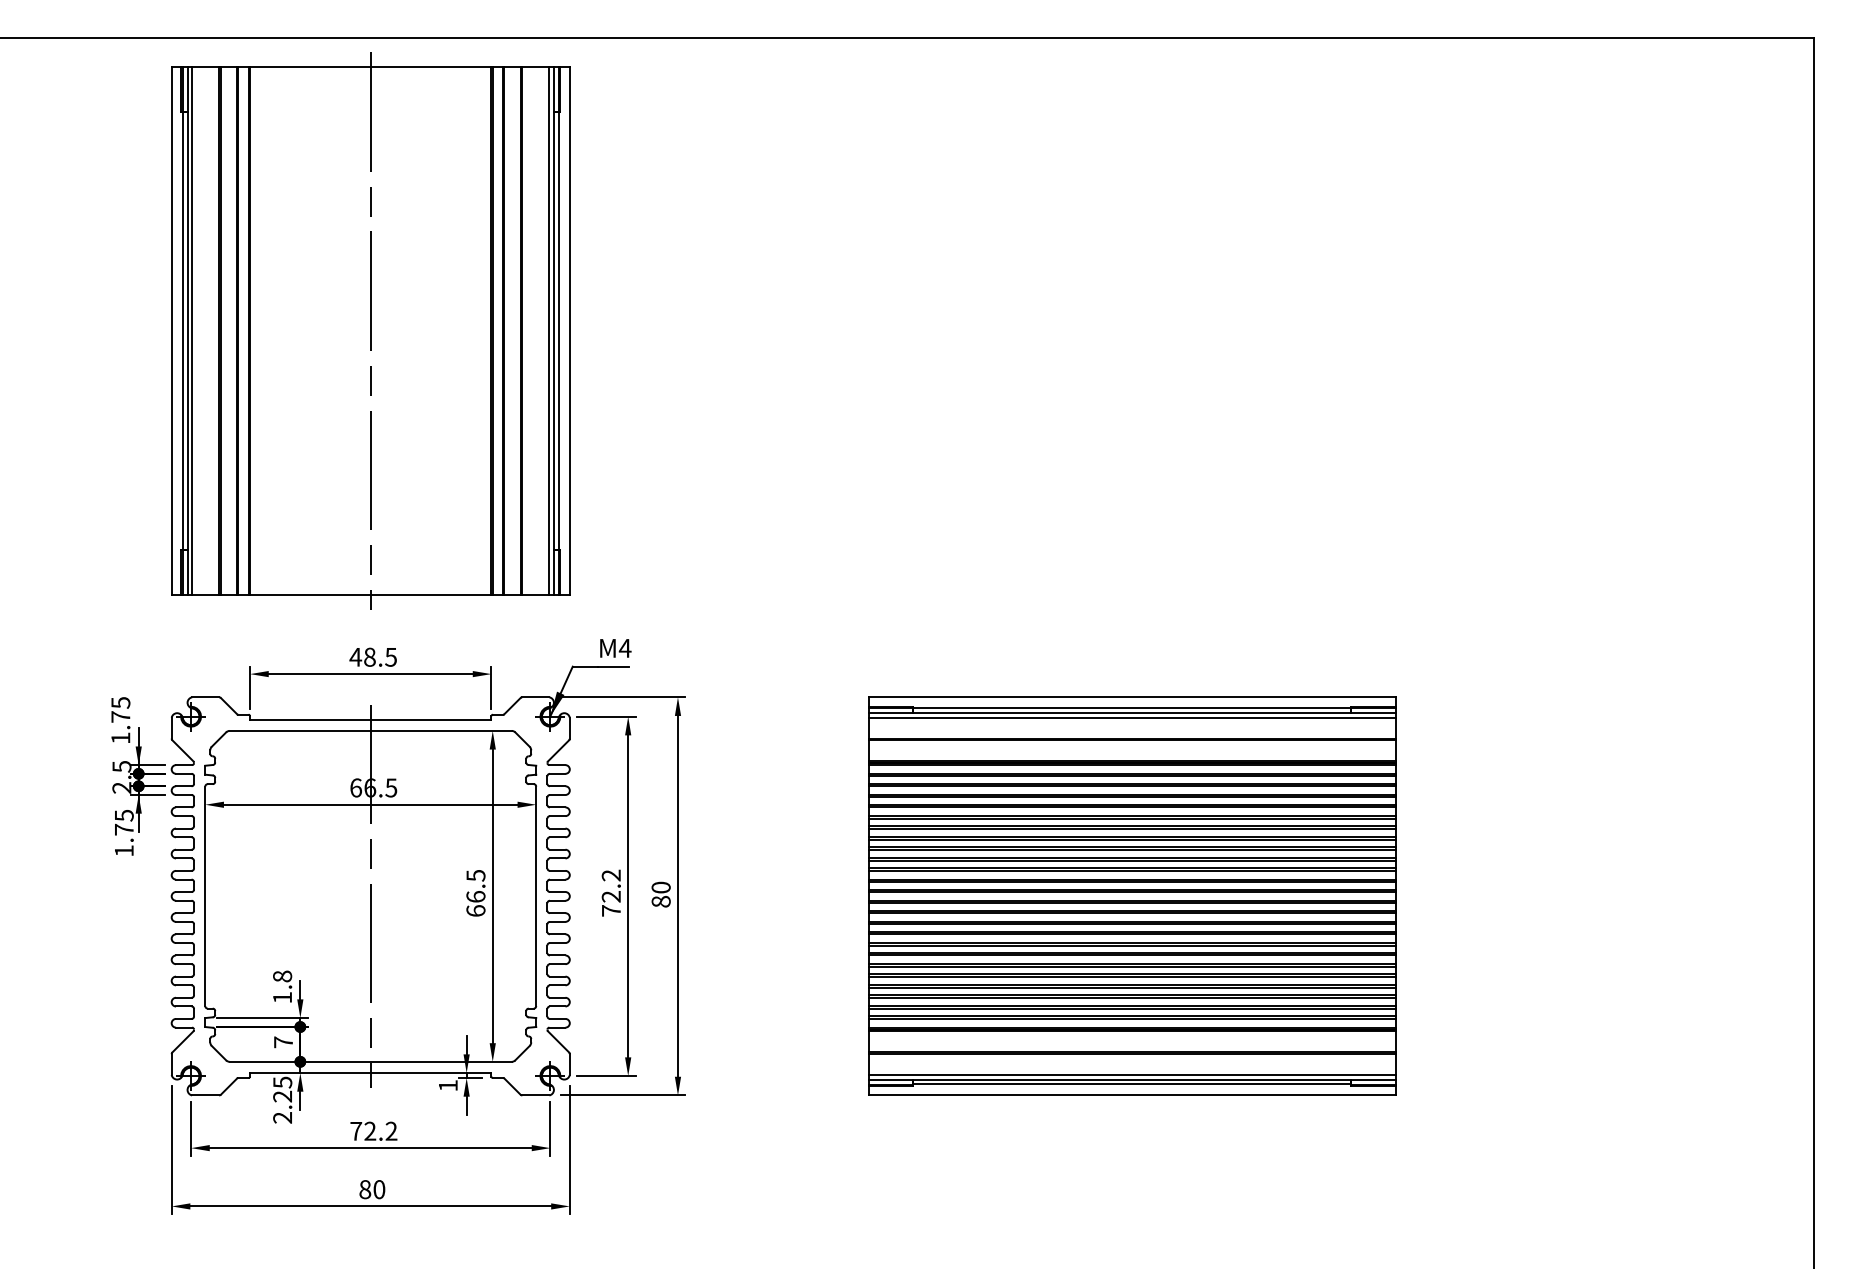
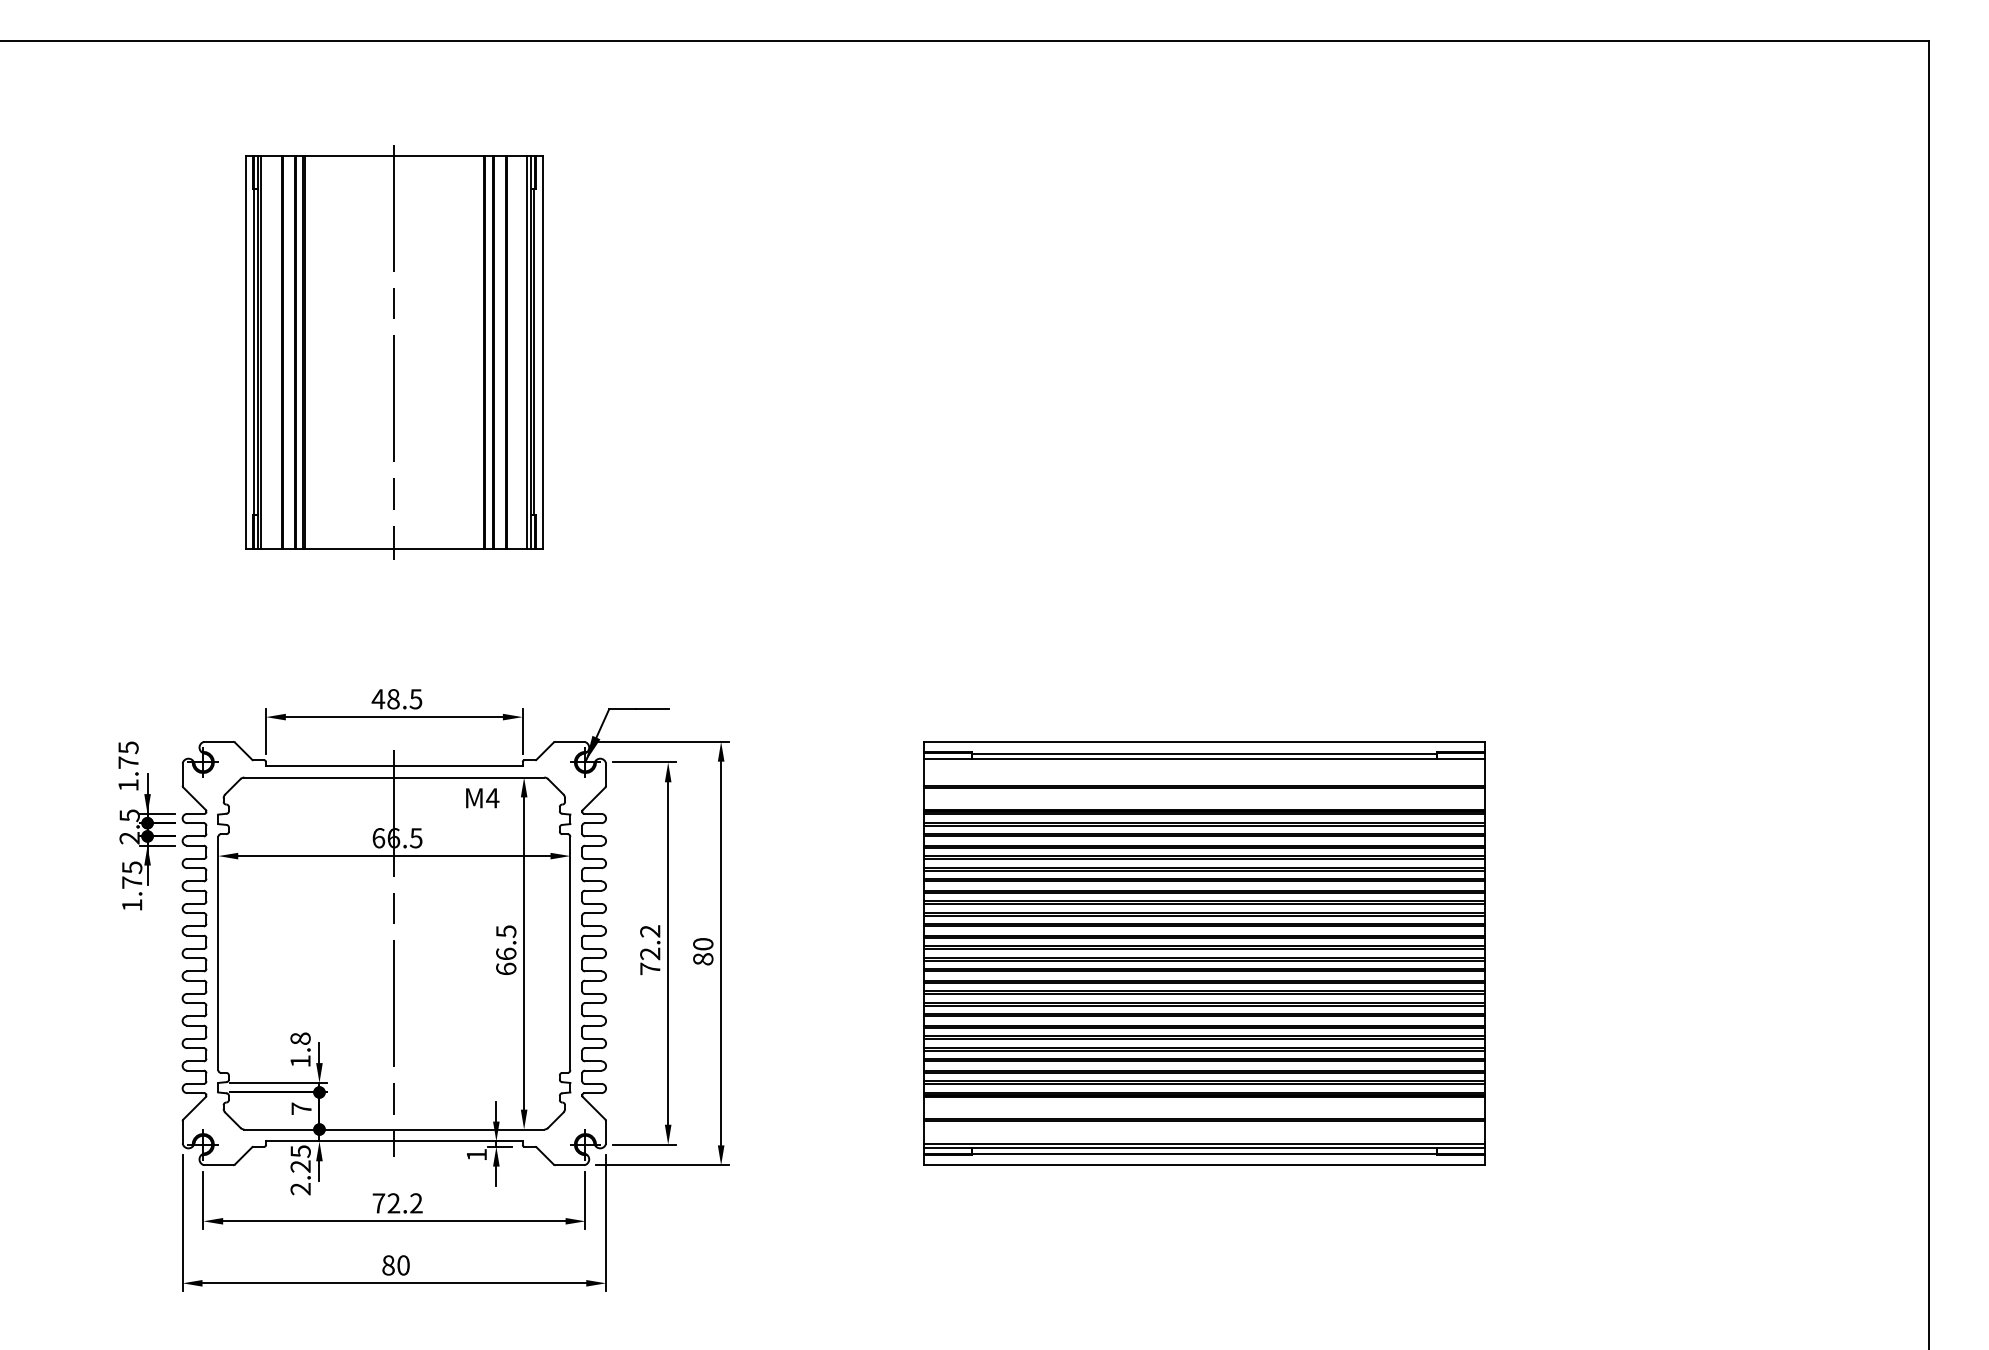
part: (370, 330) -> (394, 351), size x0.7
text: (615, 648) -> (482, 798), moved
line: (1132, 717) -> (1204, 763), removed

